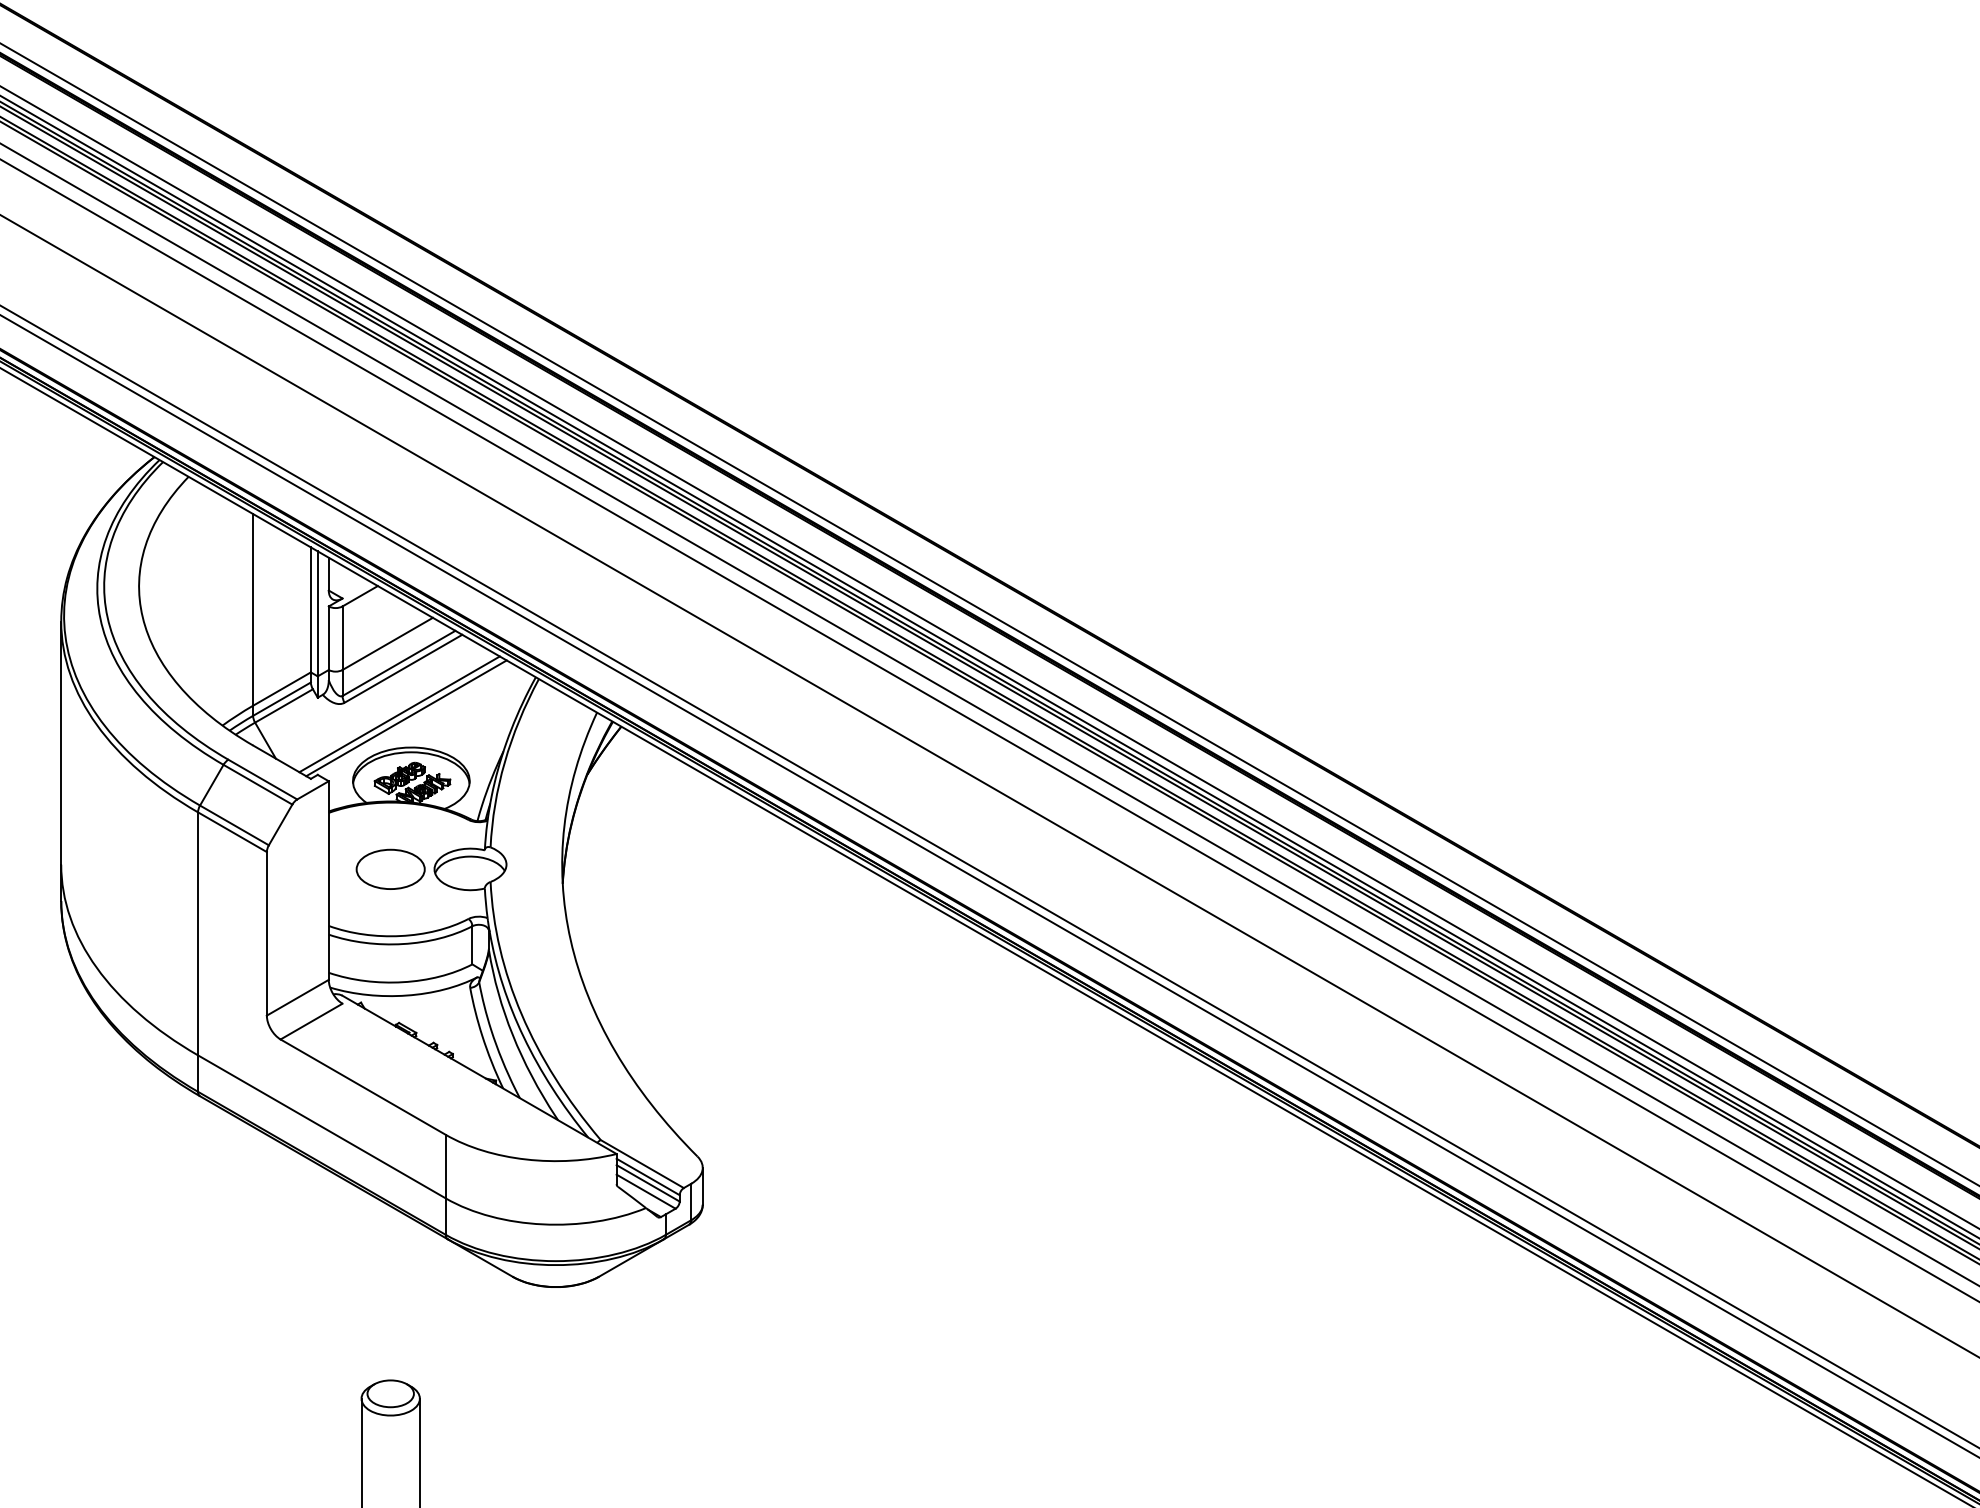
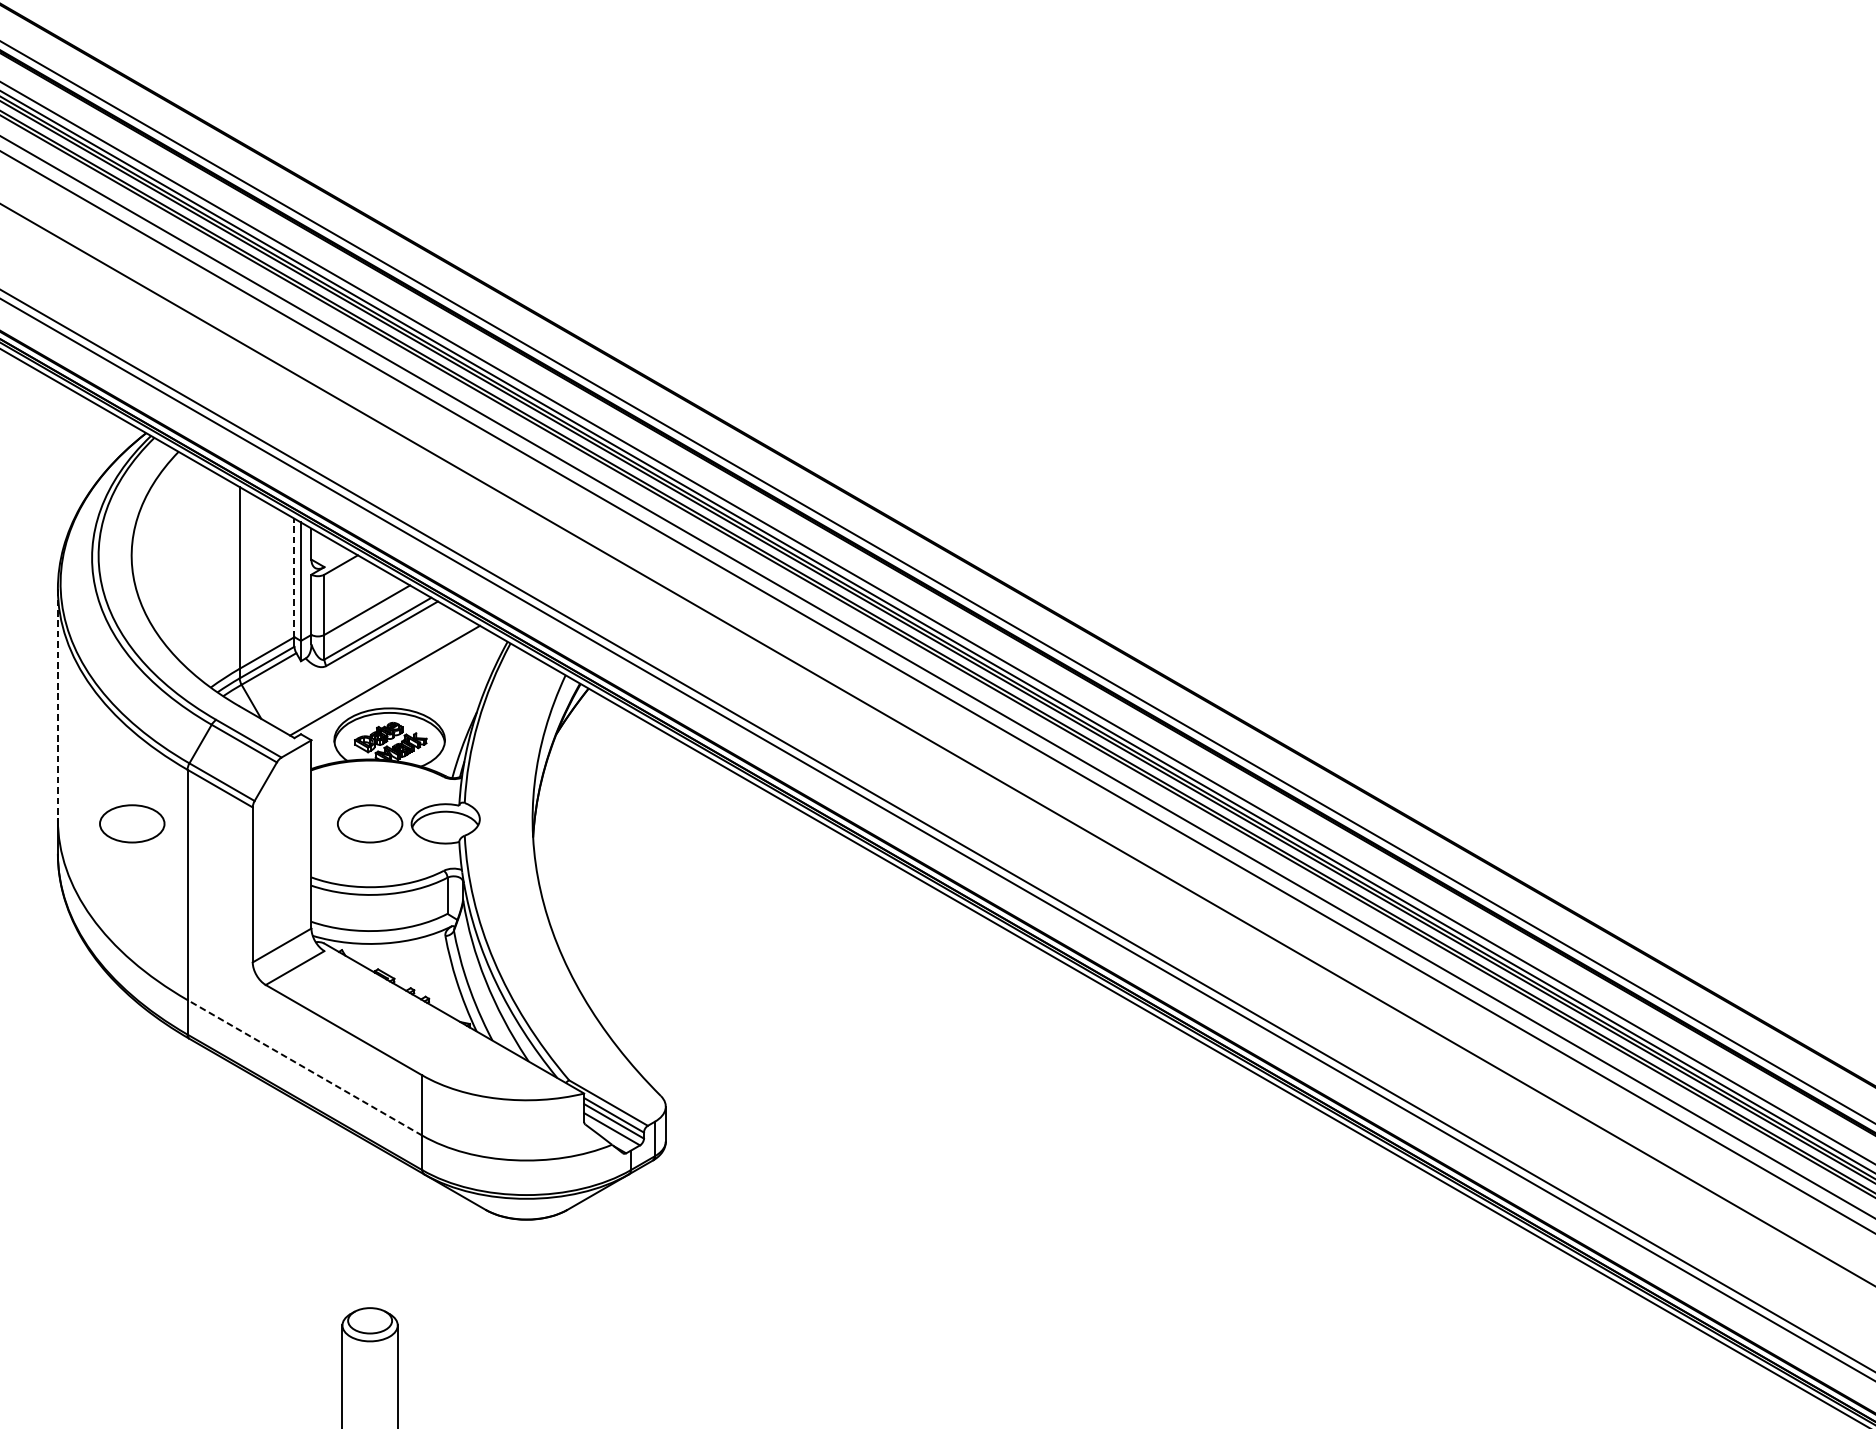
line: (310, 609) -> (294, 577), solid -> dashed
line: (399, 714) -> (378, 677), removed
line: (61, 743) -> (58, 704), solid -> dashed
part: (139, 868) -> (132, 823), added
line: (321, 1126) -> (304, 1067), solid -> dashed

